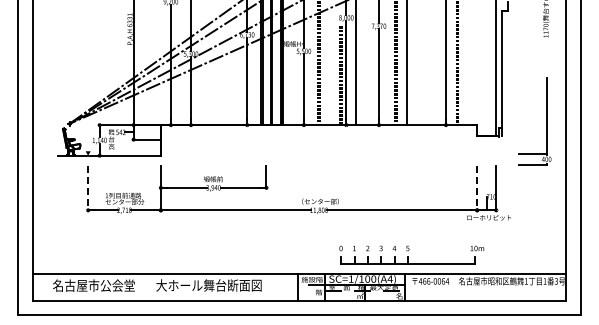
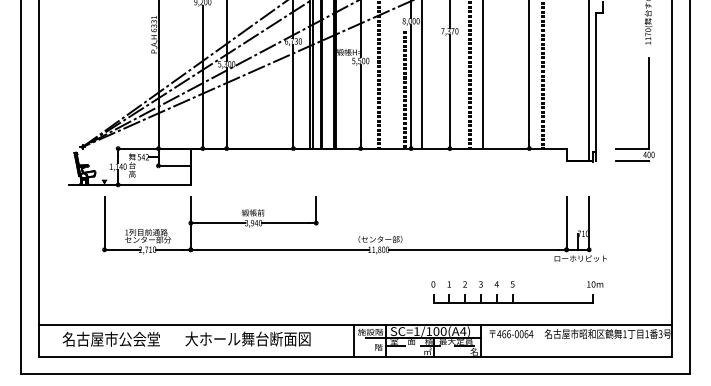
part: (546, 121) -> (648, 109), moved
line: (88, 188) -> (104, 223), dashed -> solid
line: (477, 188) -> (566, 223), dashed -> solid
part: (411, 254) -> (517, 291), moved

